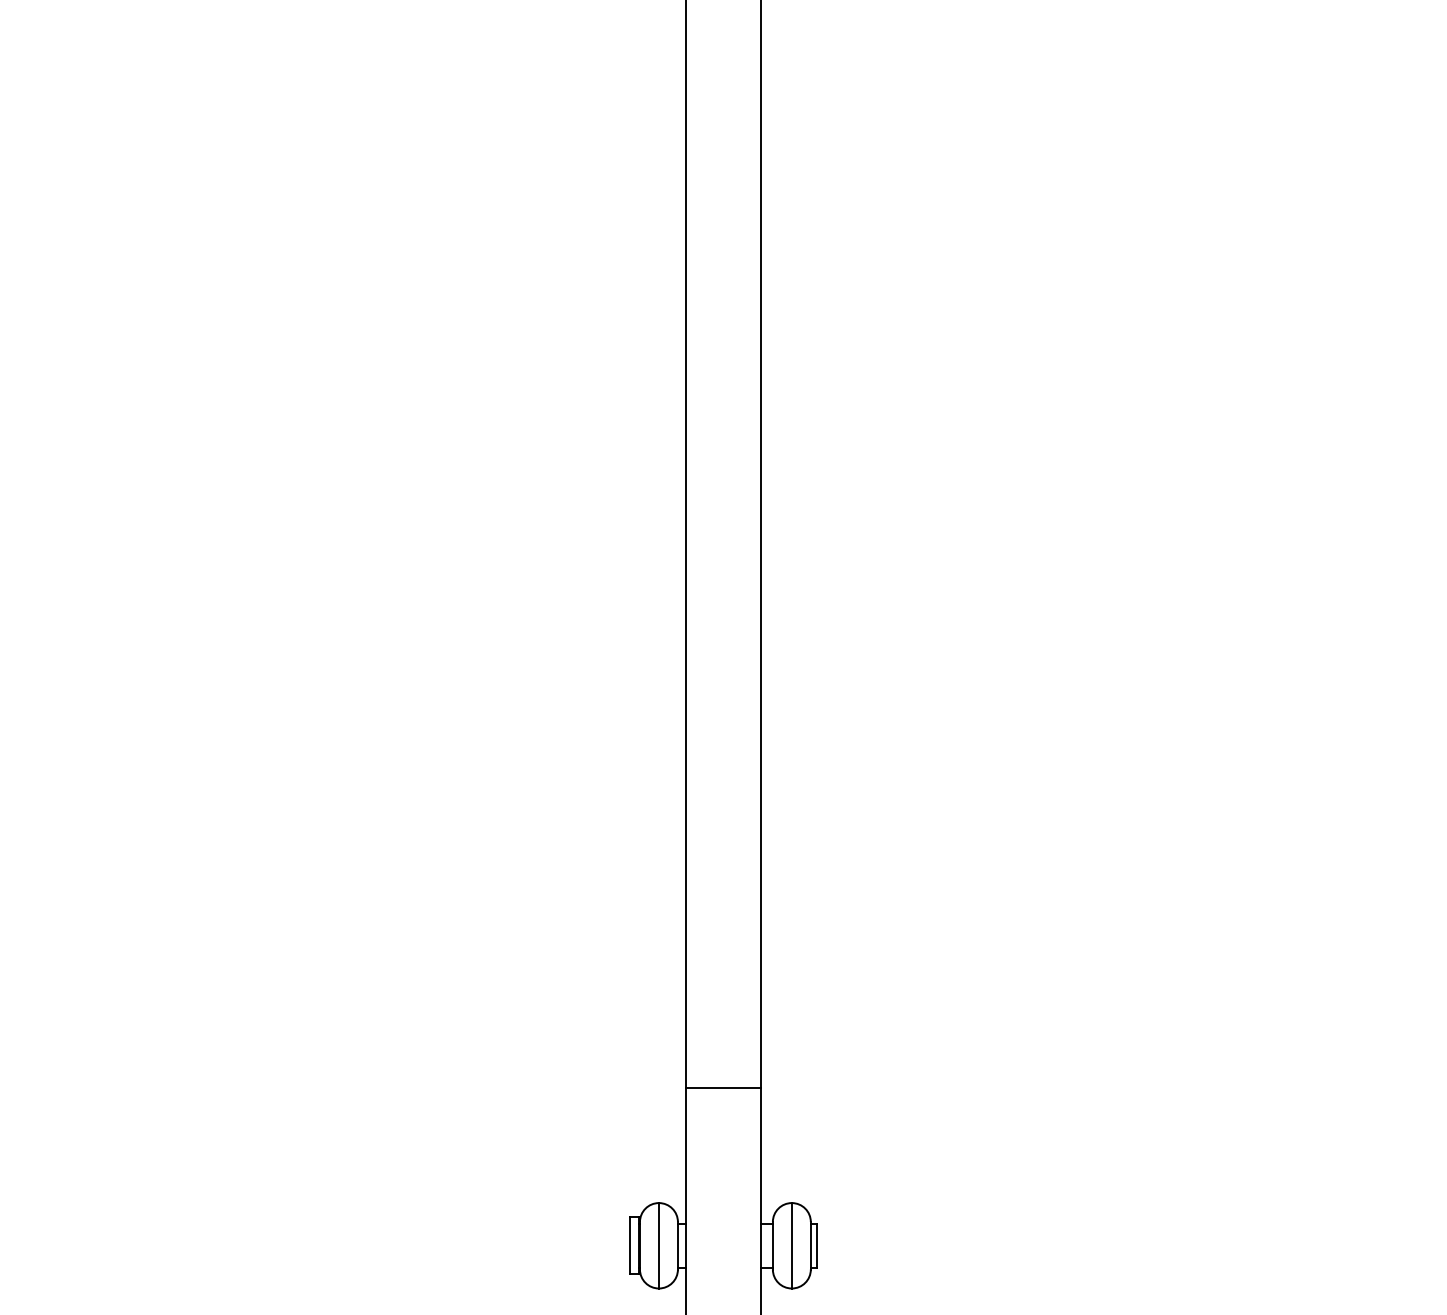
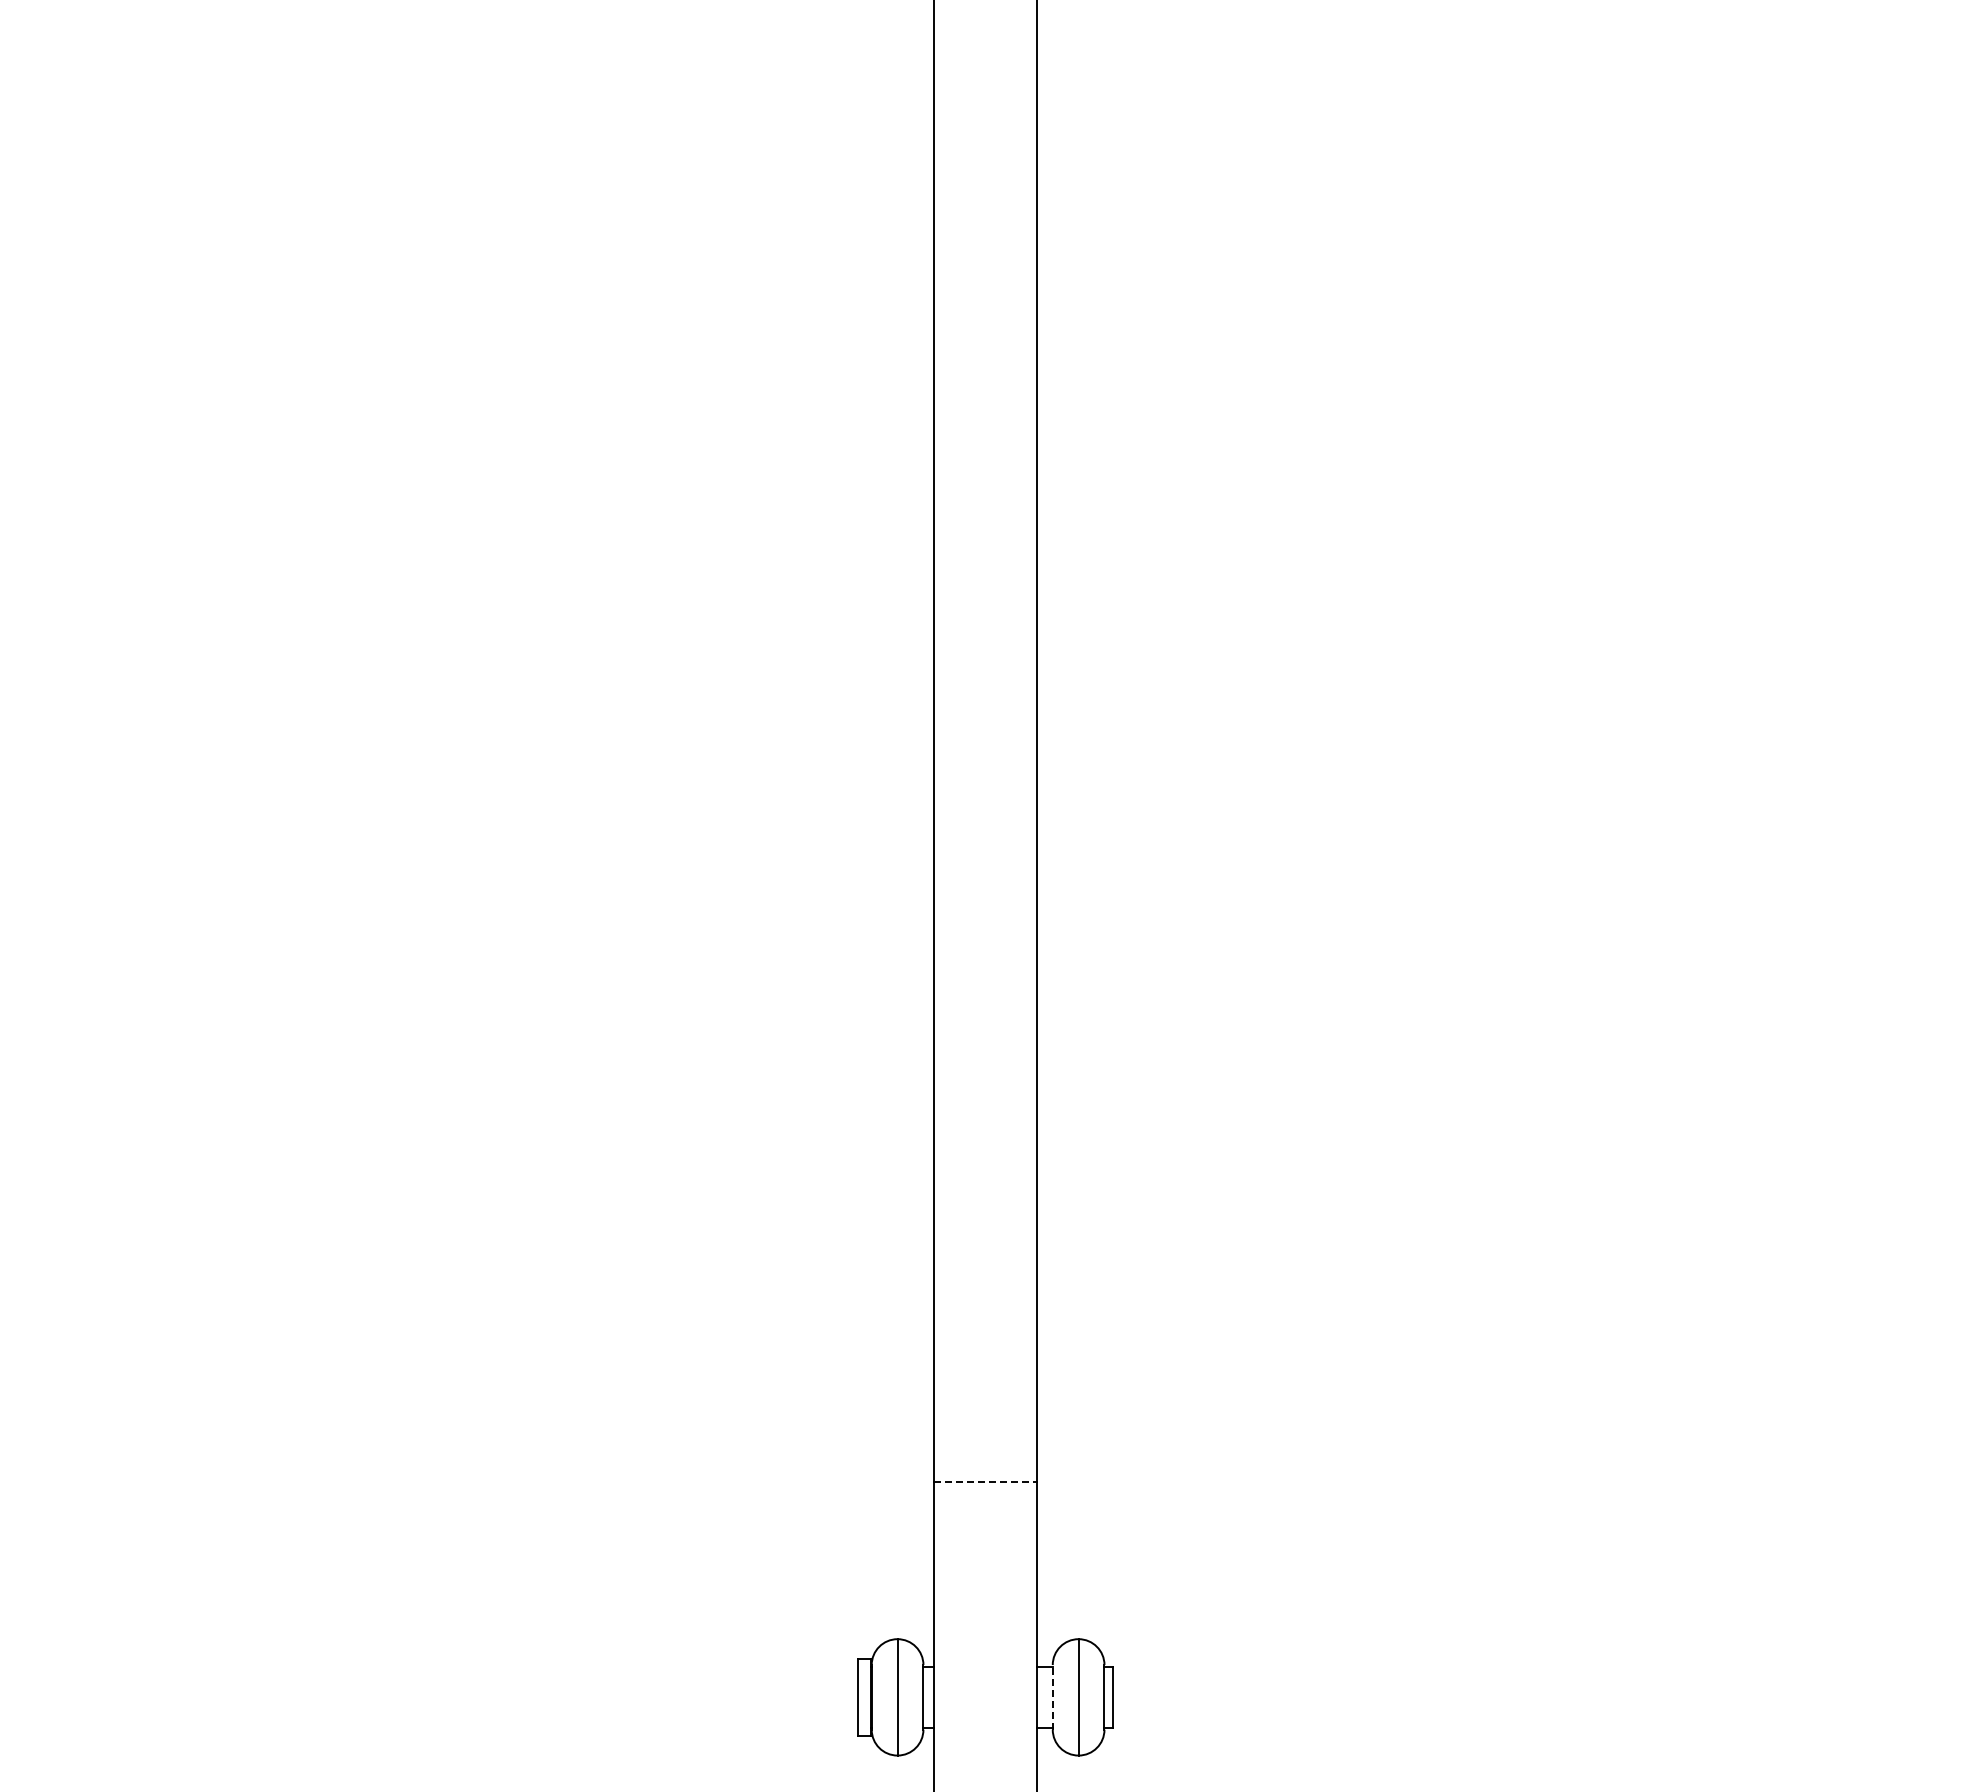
line: (723, 1087) -> (985, 1481), solid -> dashed
line: (772, 1245) -> (1052, 1696), solid -> dashed

